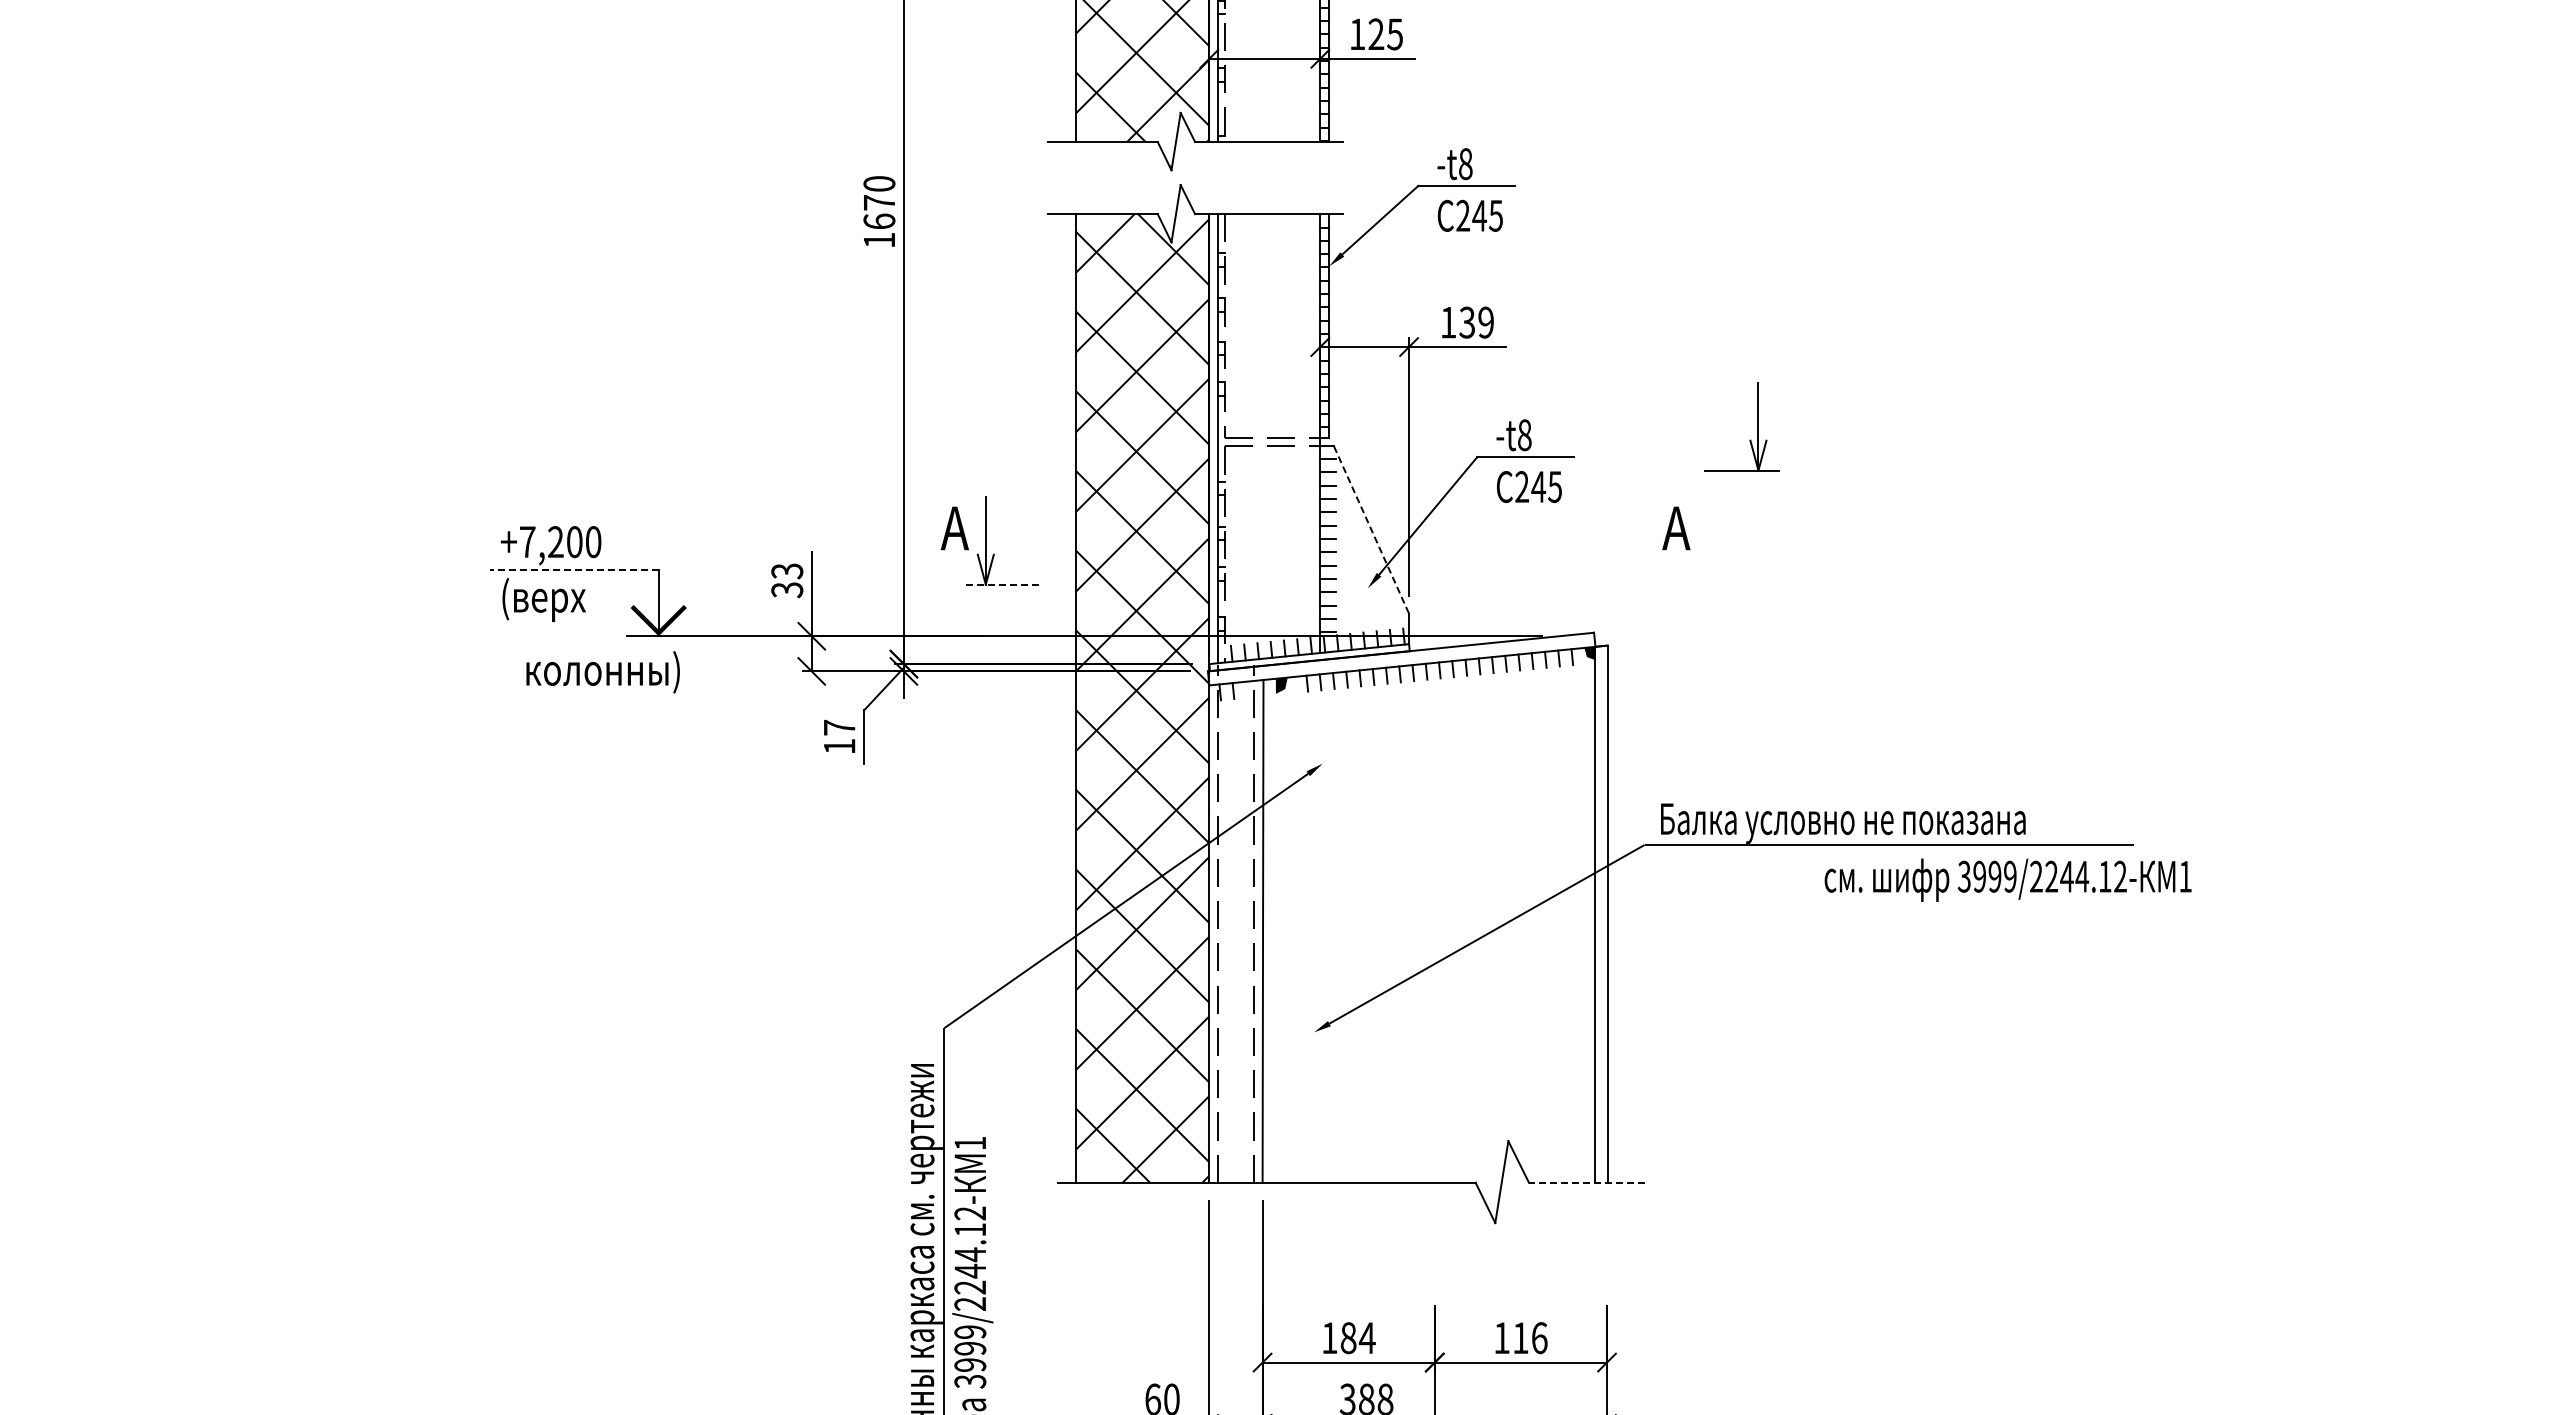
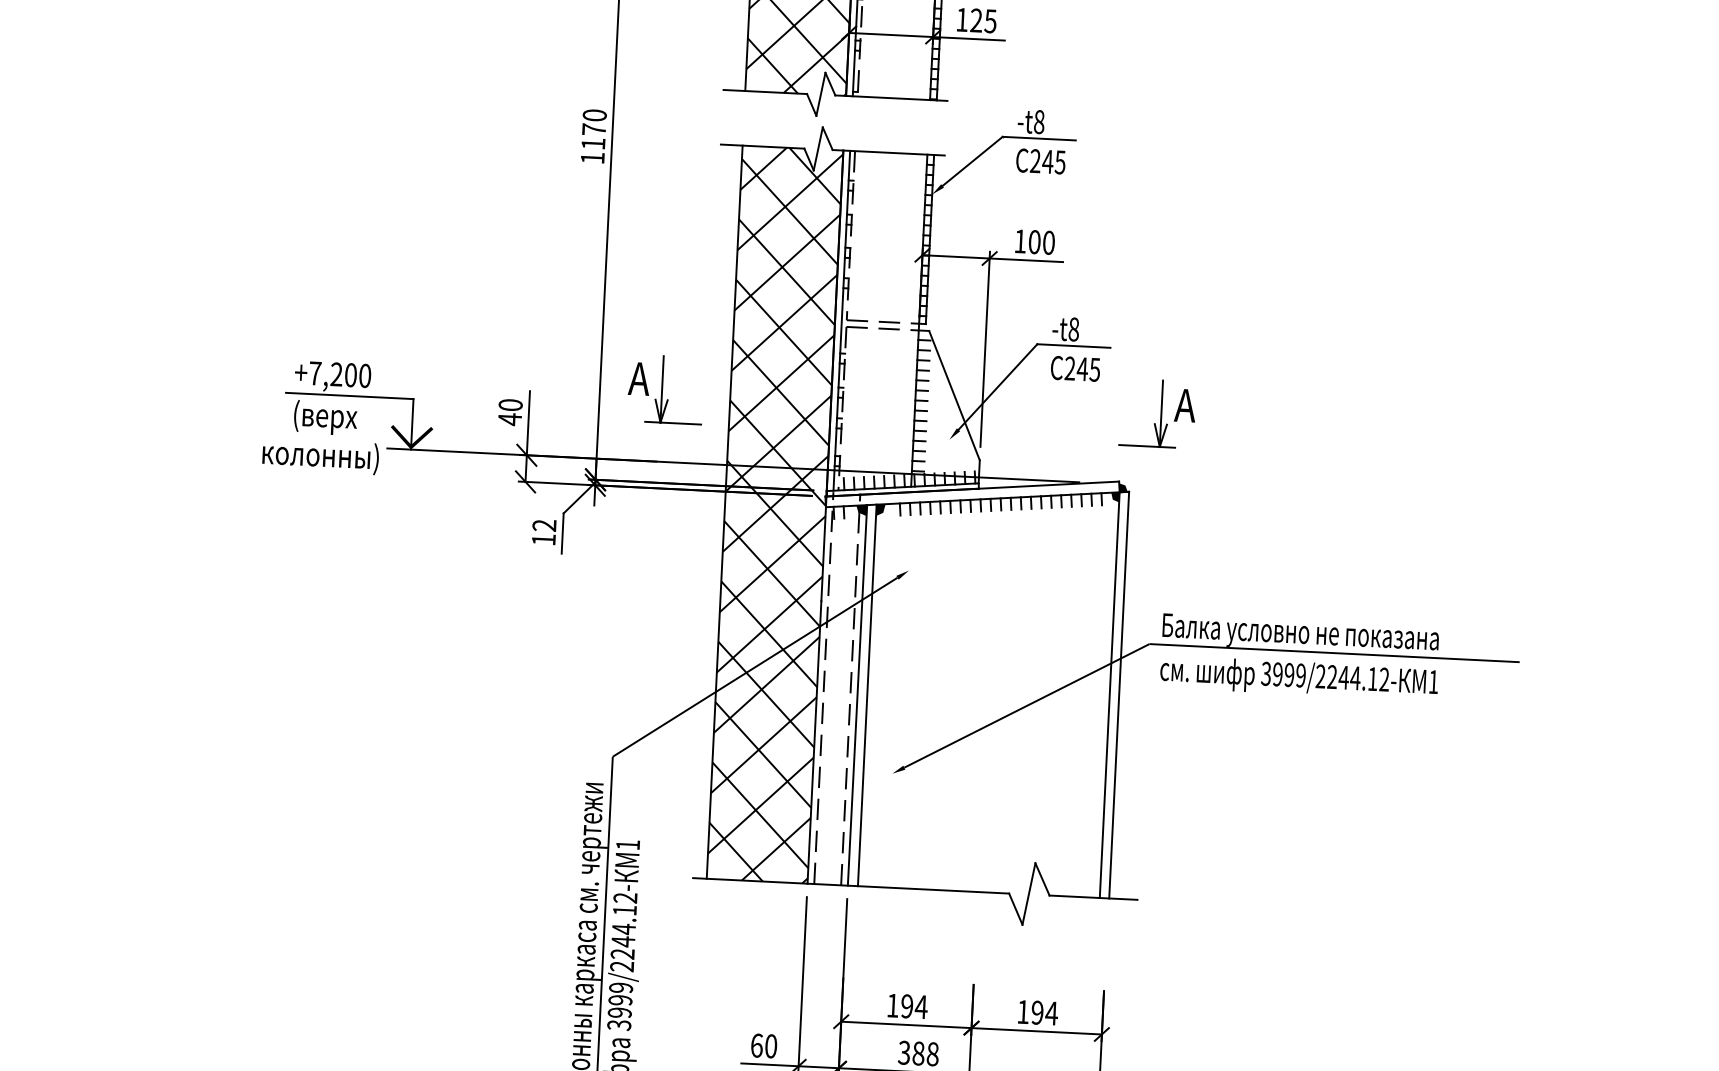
text: (879, 220) -> (593, 143), 1670 -> 1170
text: (1476, 322) -> (1041, 242), 139 -> 100
part: (1750, 439) -> (1154, 423), moved
line: (1371, 530) -> (954, 395), dashed -> solid
line: (574, 569) -> (349, 395), dashed -> solid
text: (787, 580) -> (510, 412), 33 -> 40
line: (1002, 584) -> (673, 423), dashed -> solid
fill: (1600, 640) -> (1123, 487), added
text: (602, 672) -> (320, 456), moved
fill: (1256, 687) -> (861, 510), added
text: (839, 727) -> (544, 525), 17 -> 12
text: (2007, 879) -> (1298, 677), moved
line: (1275, 930) -> (866, 695), added
line: (1586, 1182) -> (1093, 897), dashed -> solid
text: (1348, 1338) -> (907, 1006), 184 -> 194
text: (1530, 1338) -> (1044, 1013), 116 -> 194

